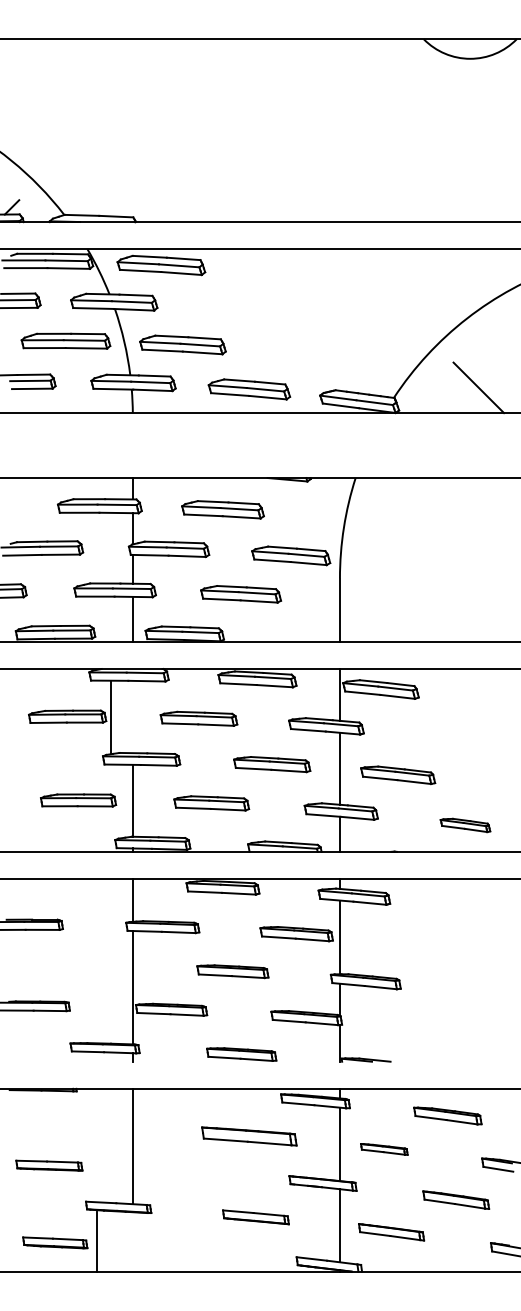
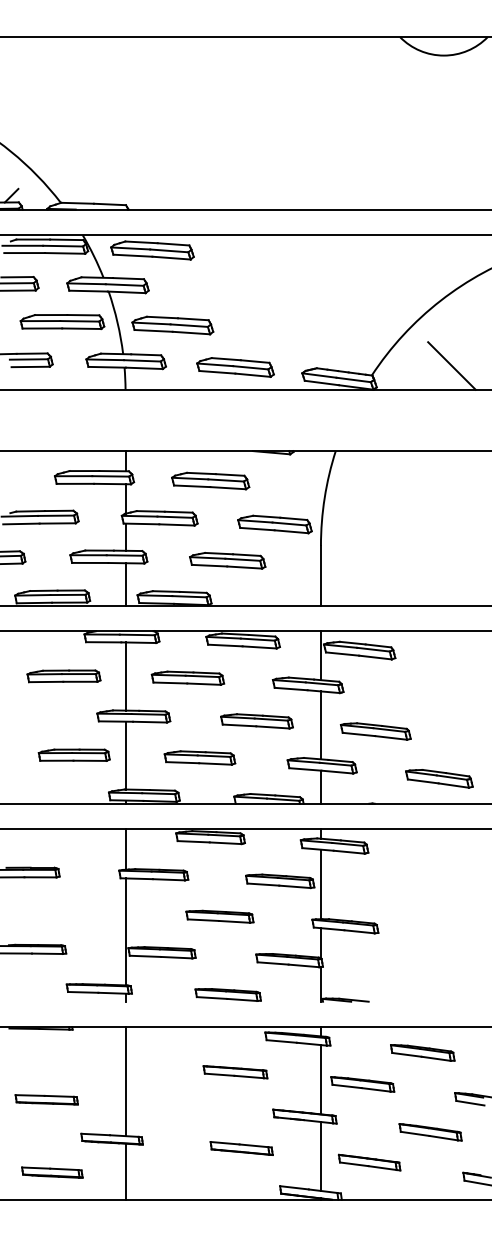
line: (110, 716) -> (125, 676), moved
part: (465, 825) -> (439, 778), size x1.43
part: (249, 1136) -> (235, 1072), size x0.71
part: (384, 1149) -> (362, 1084), size x1.43
line: (96, 1241) -> (125, 1171), moved

